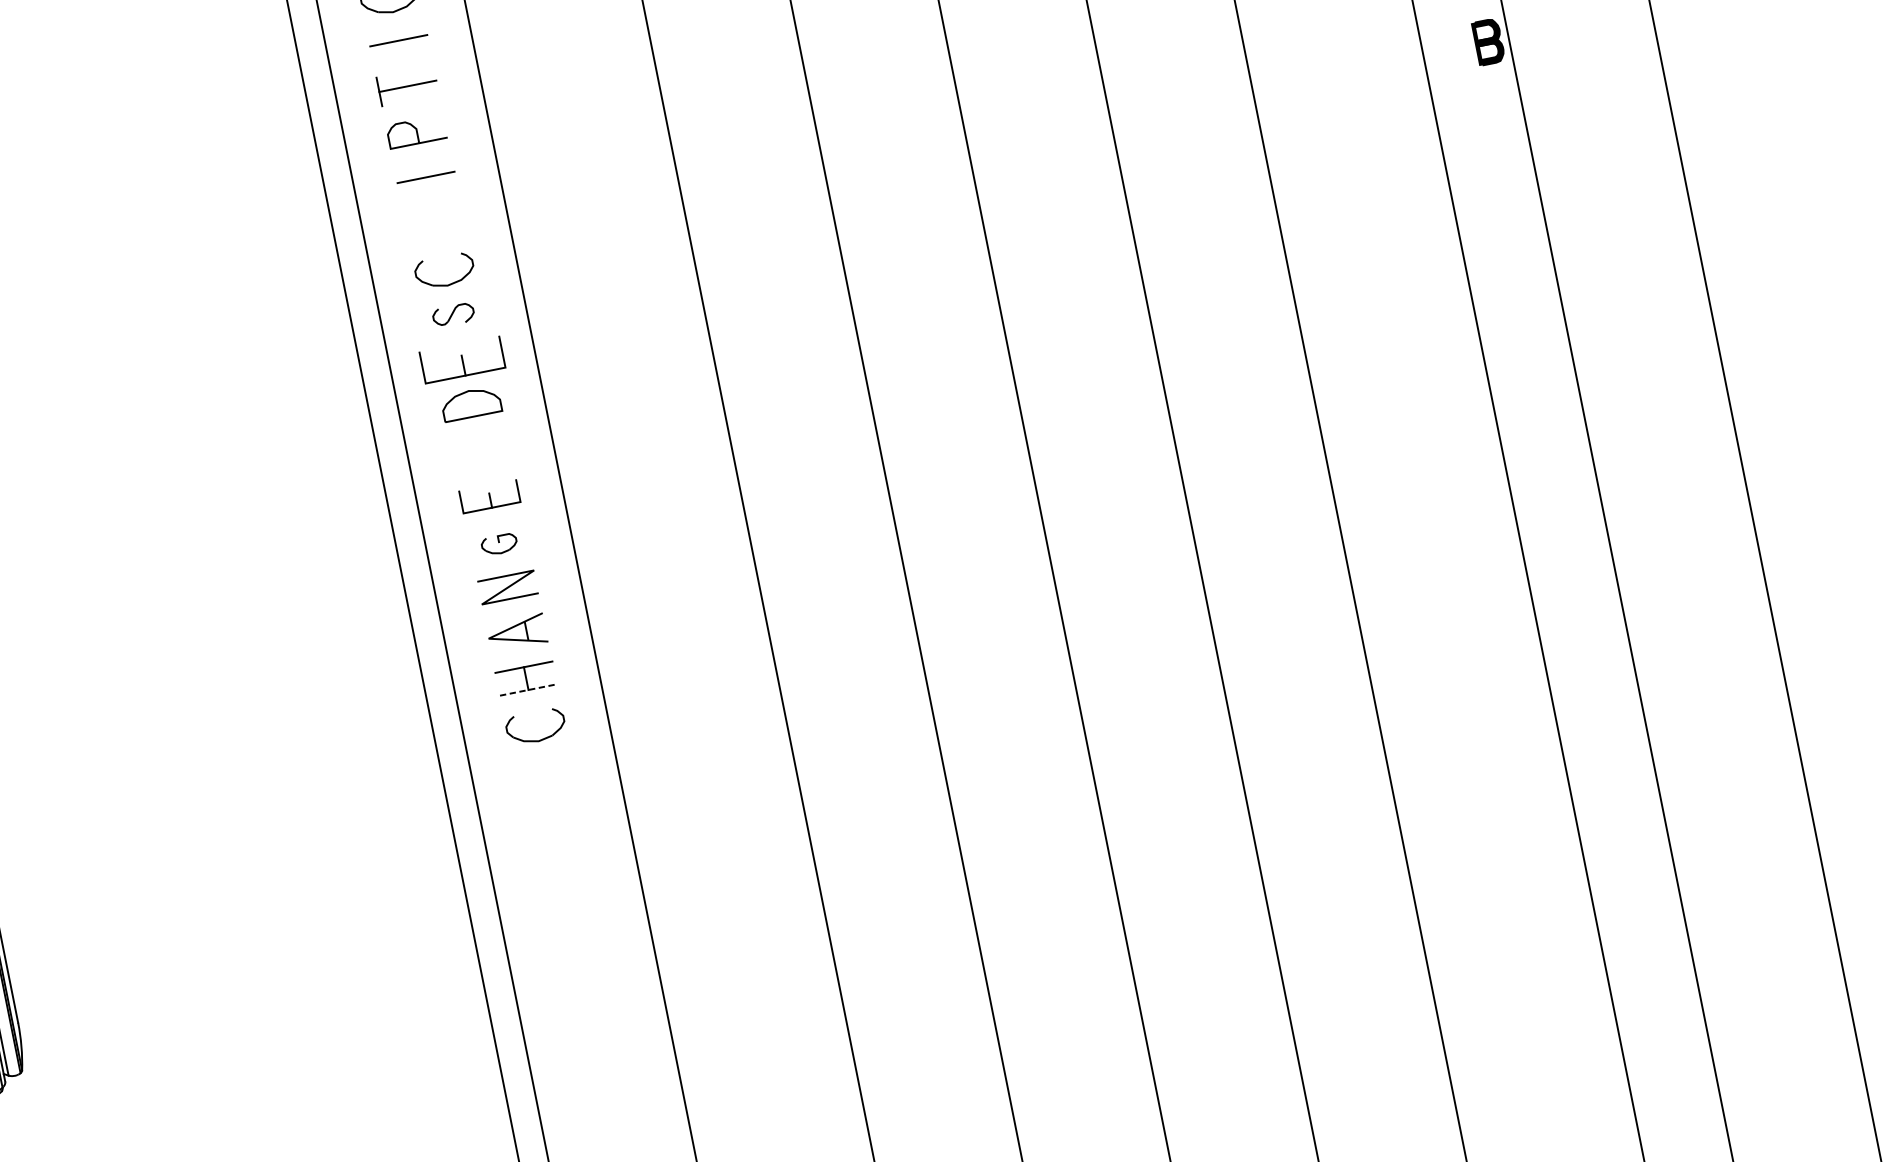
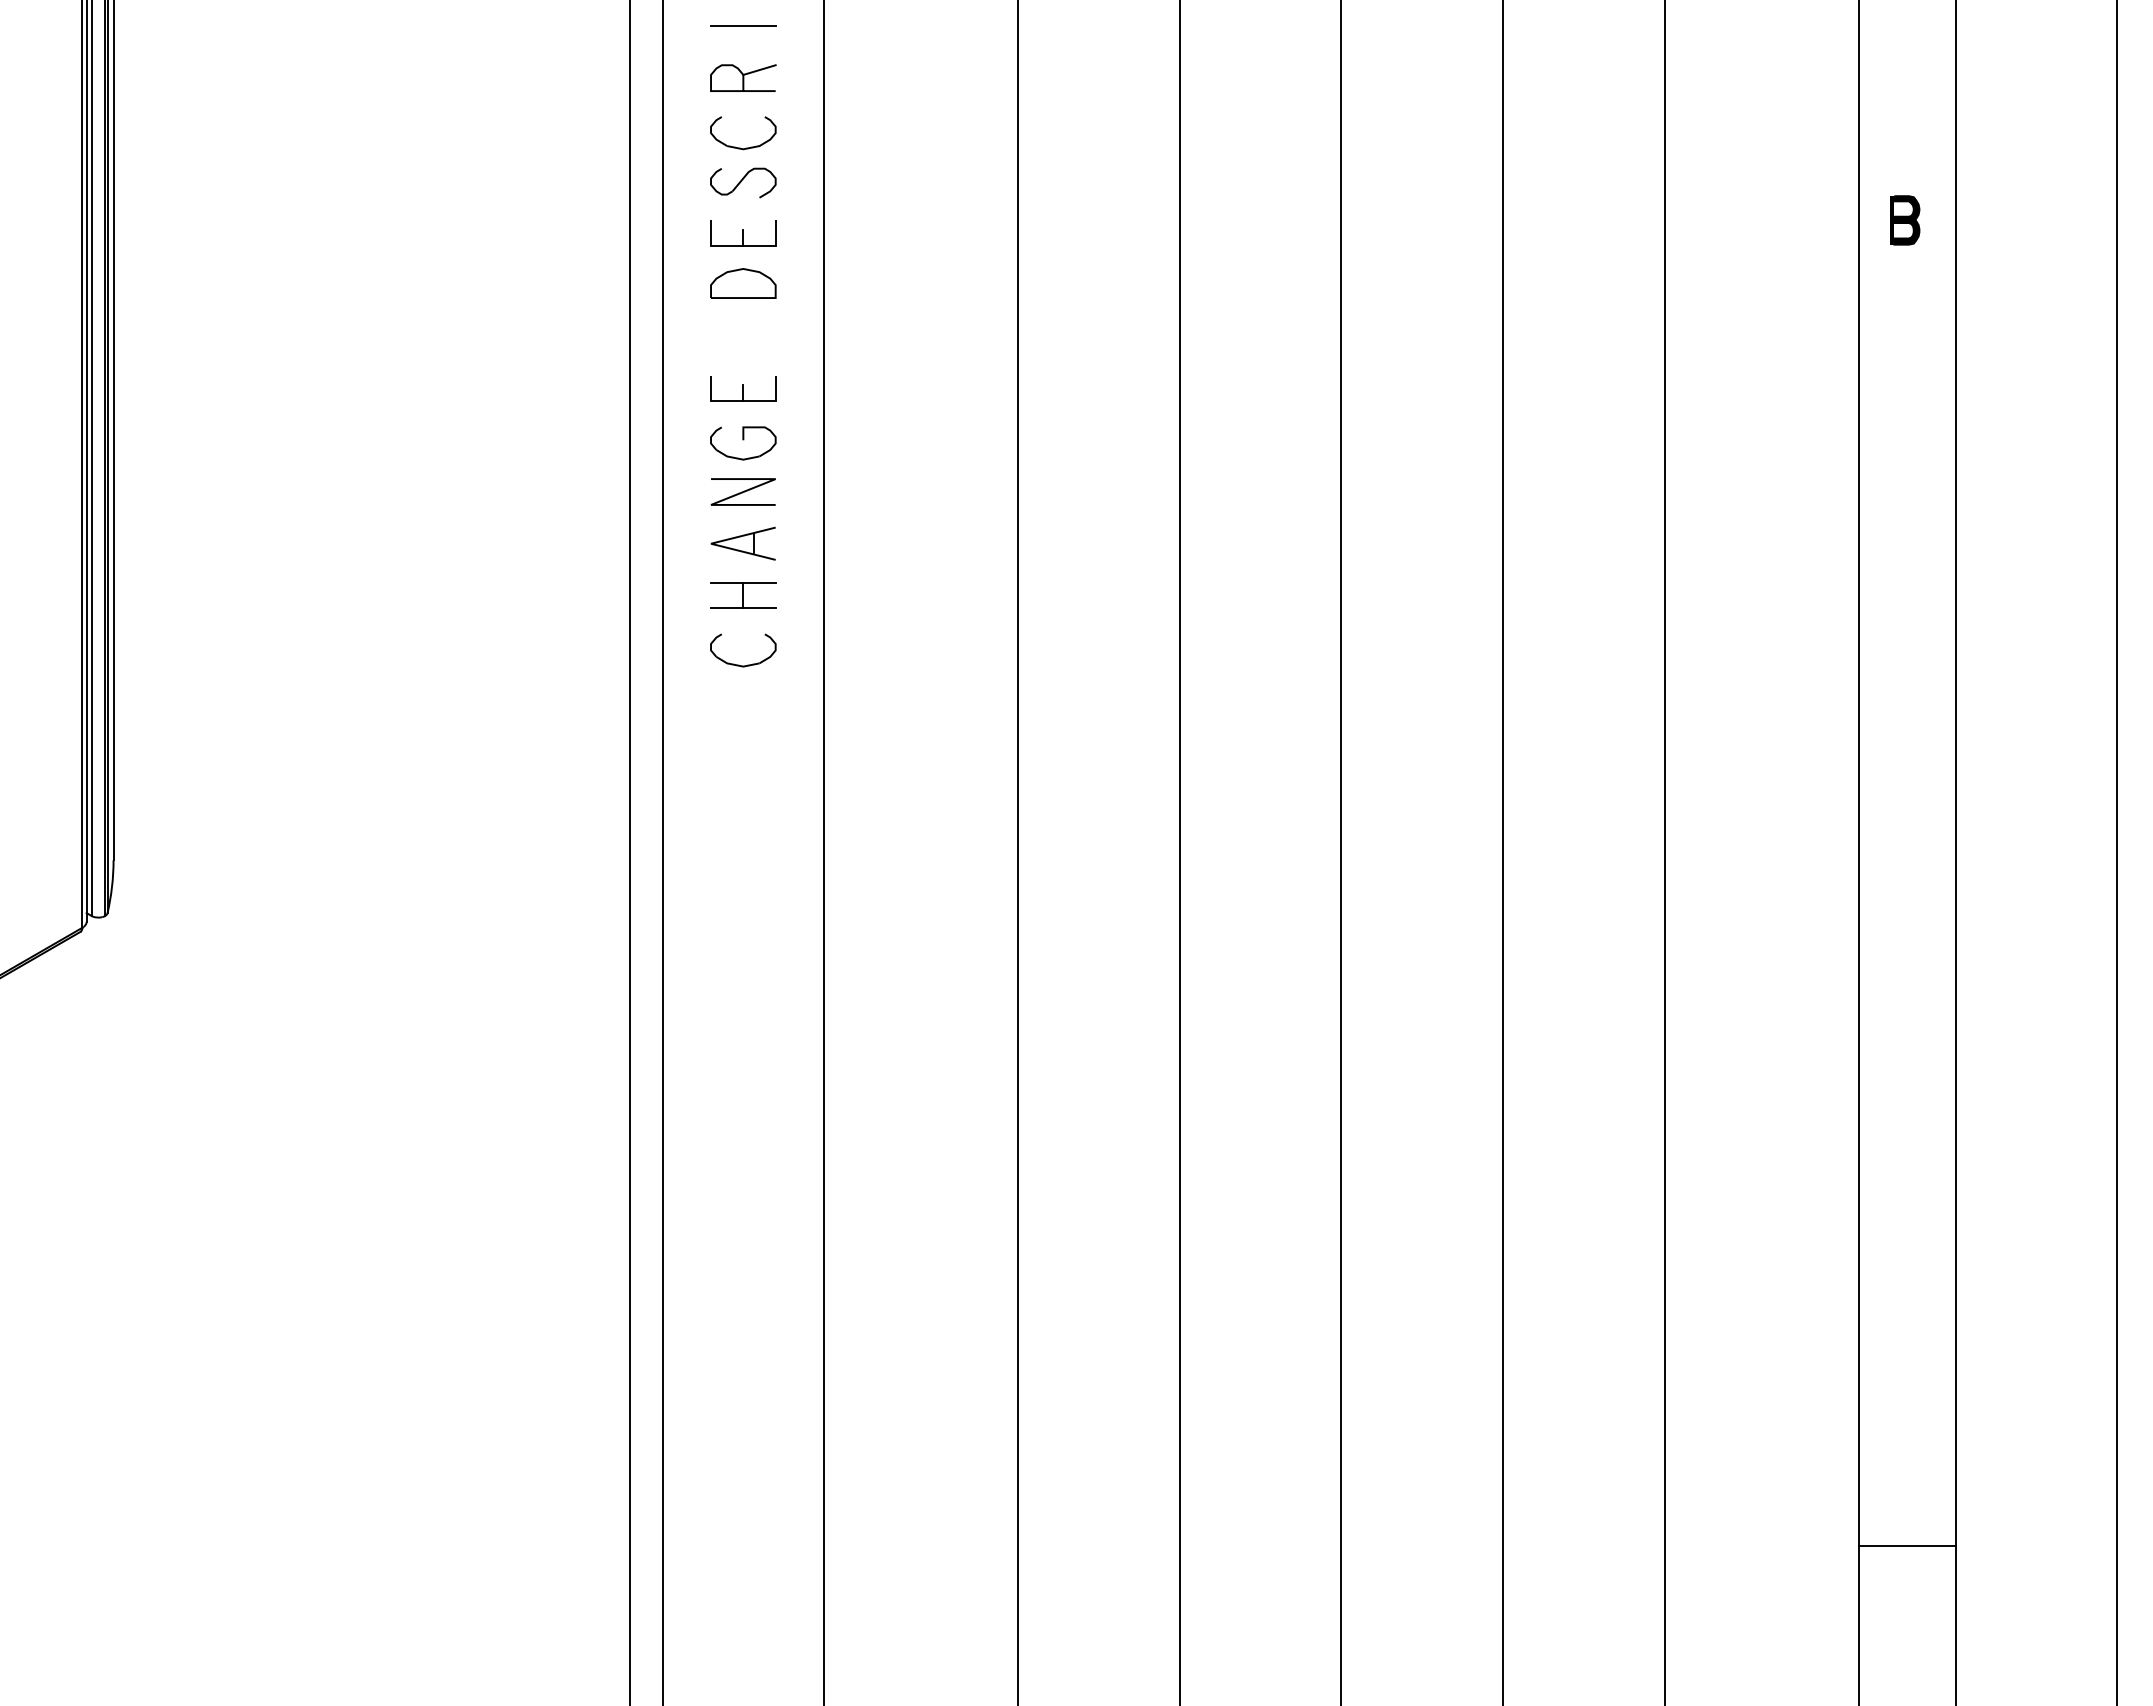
part: (1489, 41) -> (1905, 220), moved
part: (435, 222) -> (743, 77), added
part: (453, 314) -> (743, 182), size x1.43
part: (462, 359) -> (743, 233), size x0.71
part: (499, 544) -> (743, 443), size x1.67
line: (528, 690) -> (743, 608), dashed -> solid

